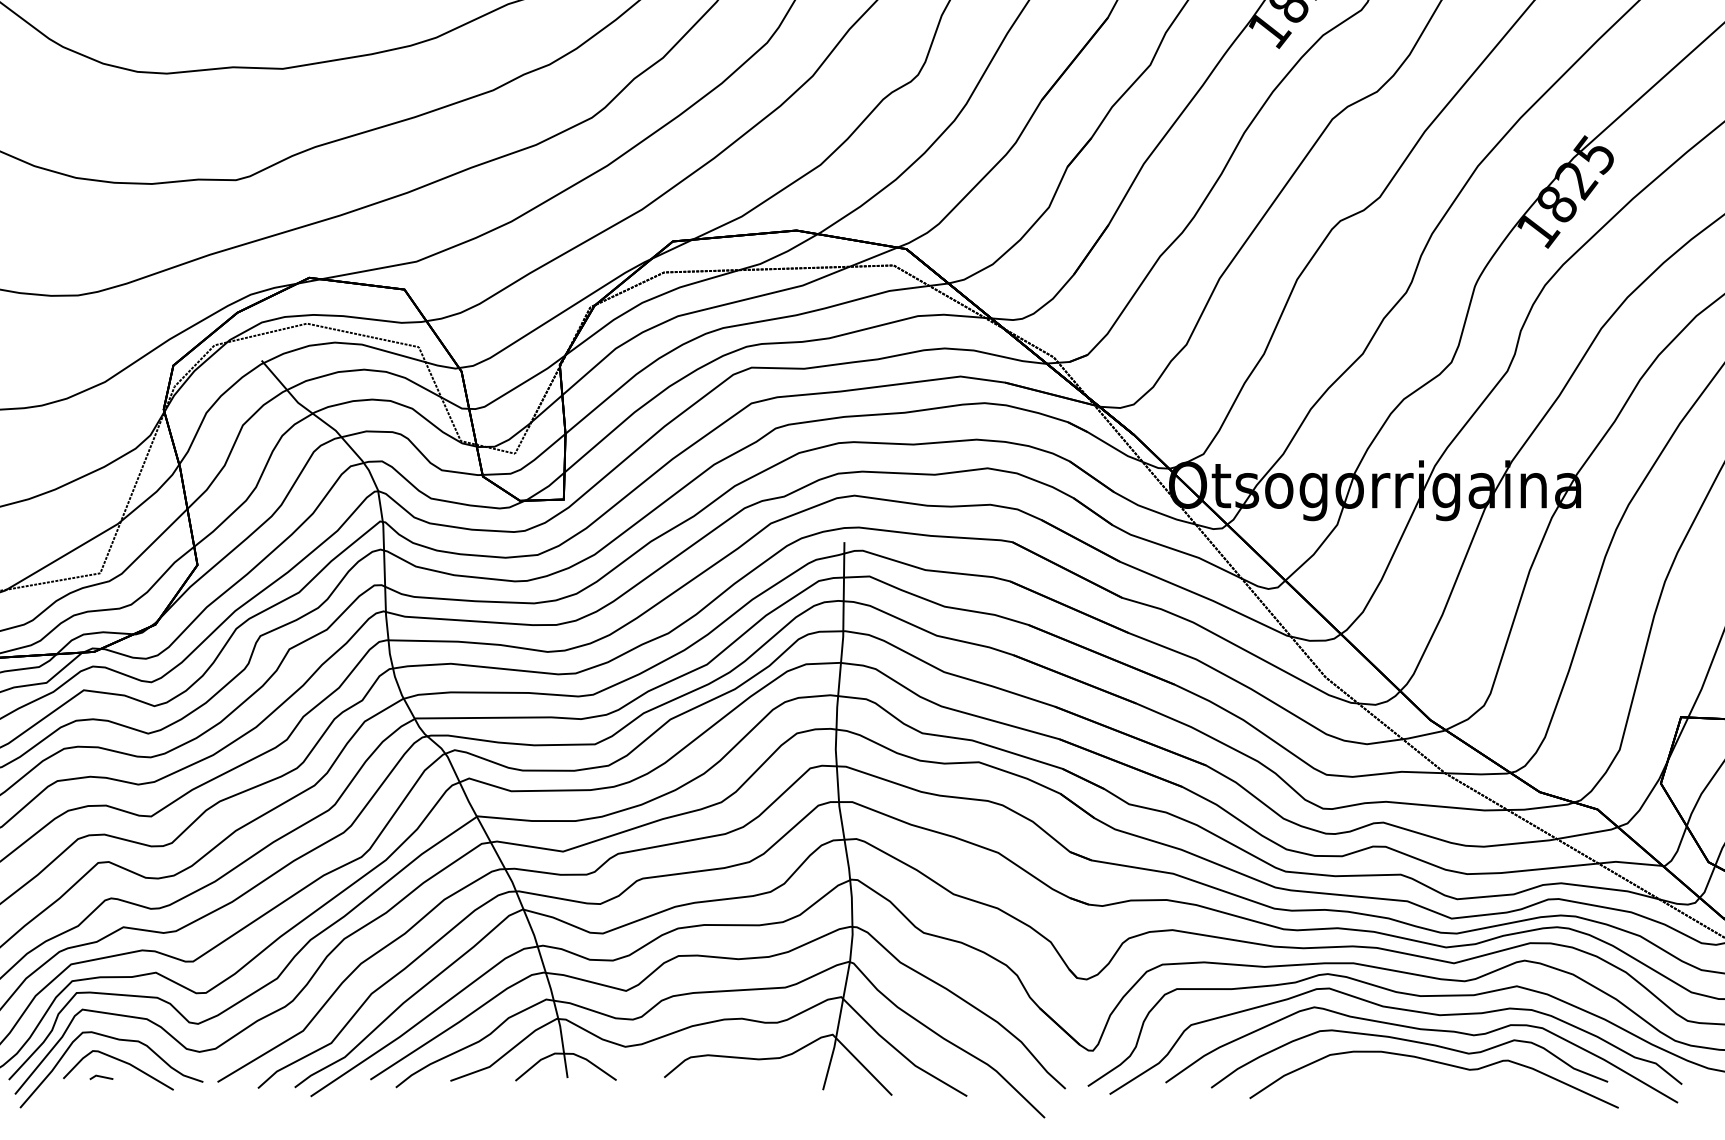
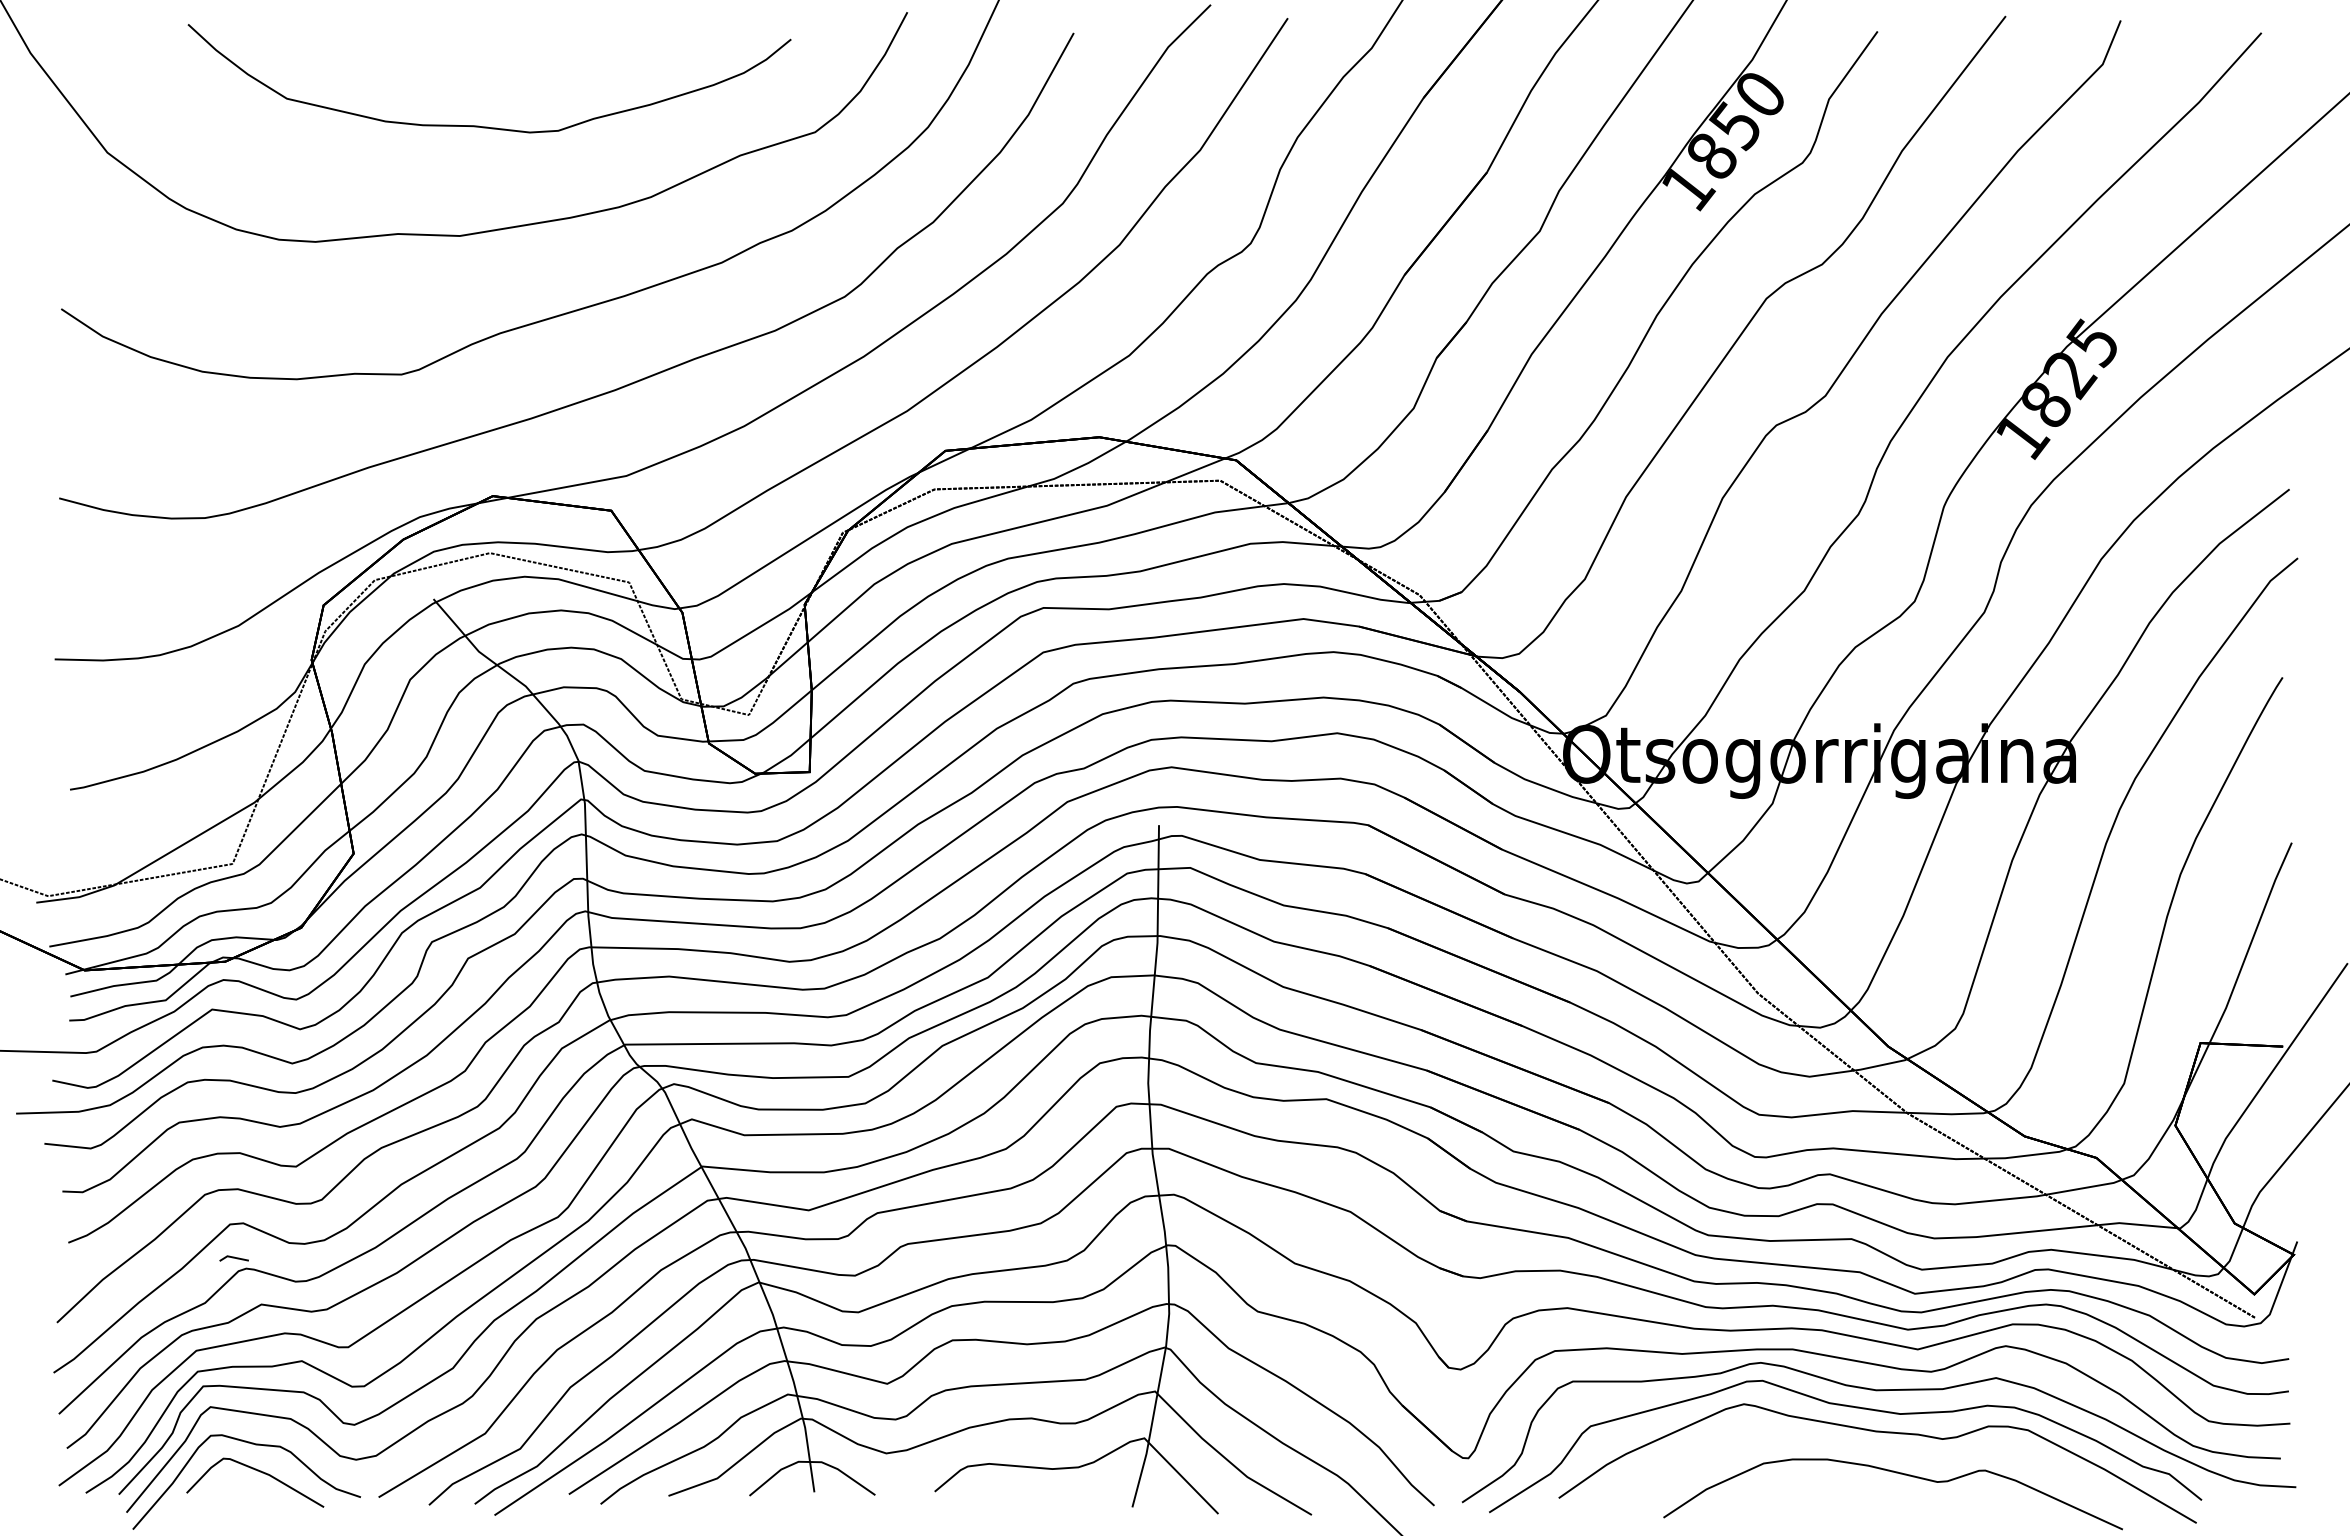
part: (1411, 1042) -> (1864, 1447), removed
line: (100, 1077) -> (233, 1258), moved

